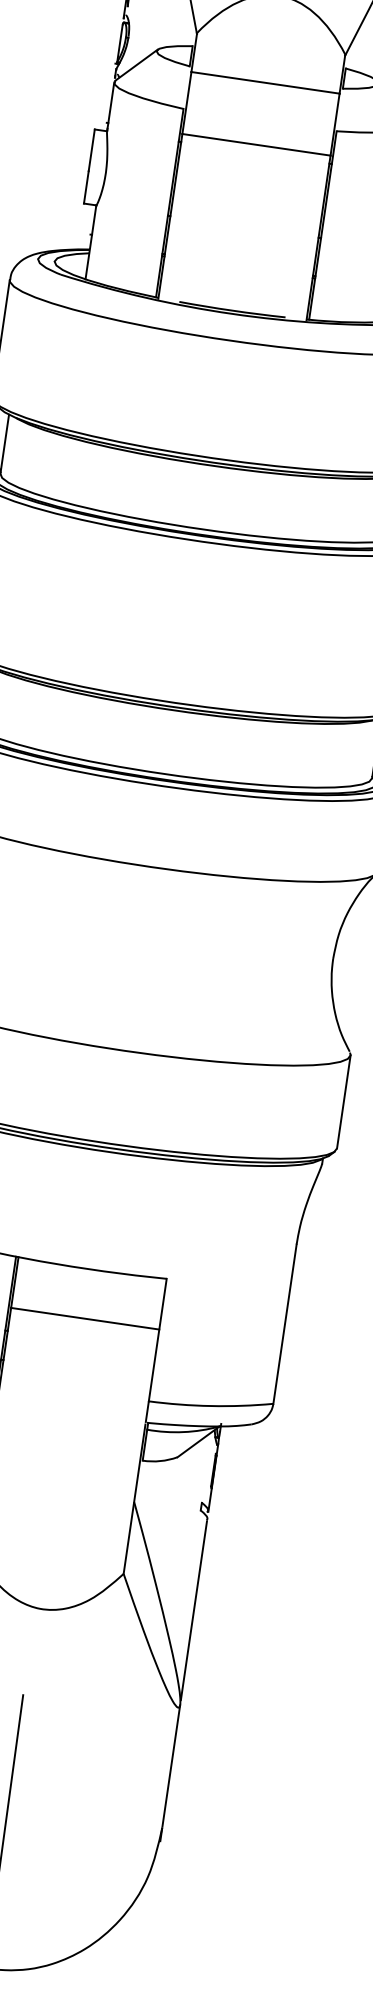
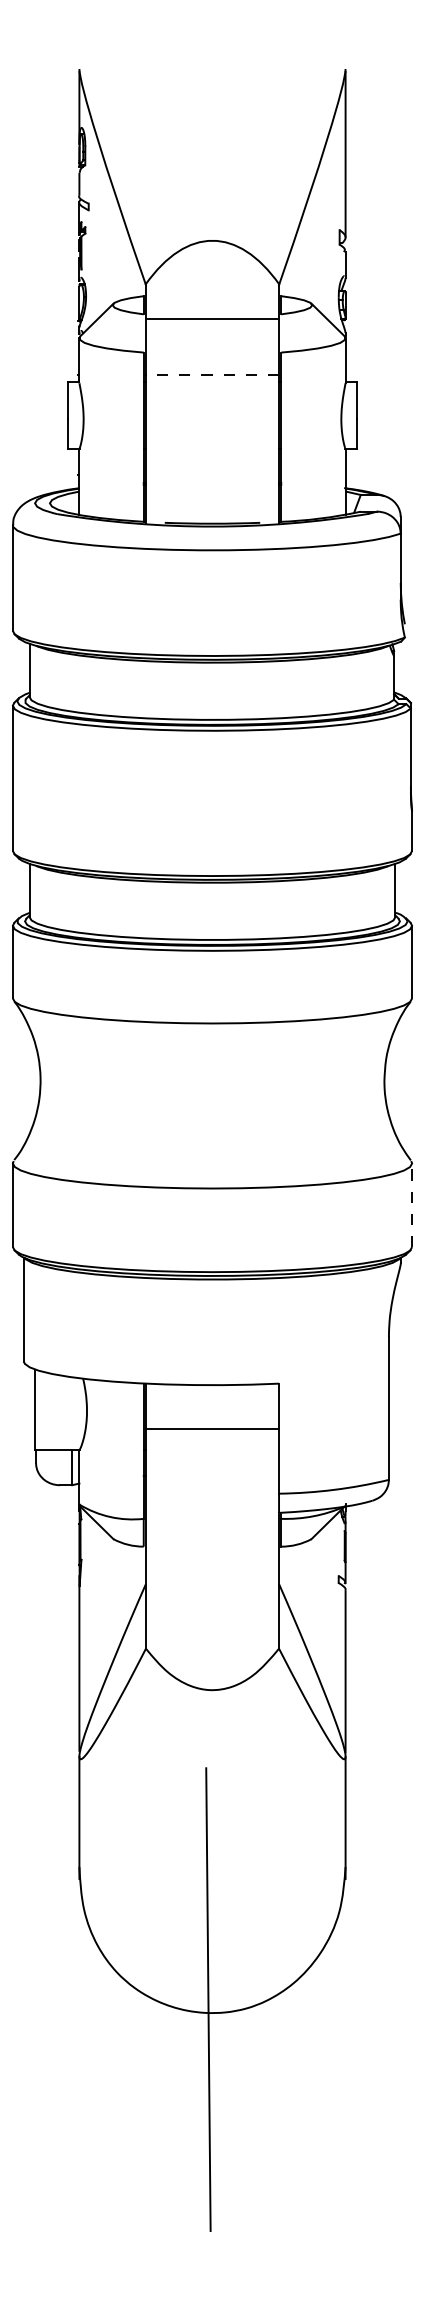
line: (256, 144) -> (212, 374), solid -> dashed
line: (344, 1102) -> (412, 1205), solid -> dashed

